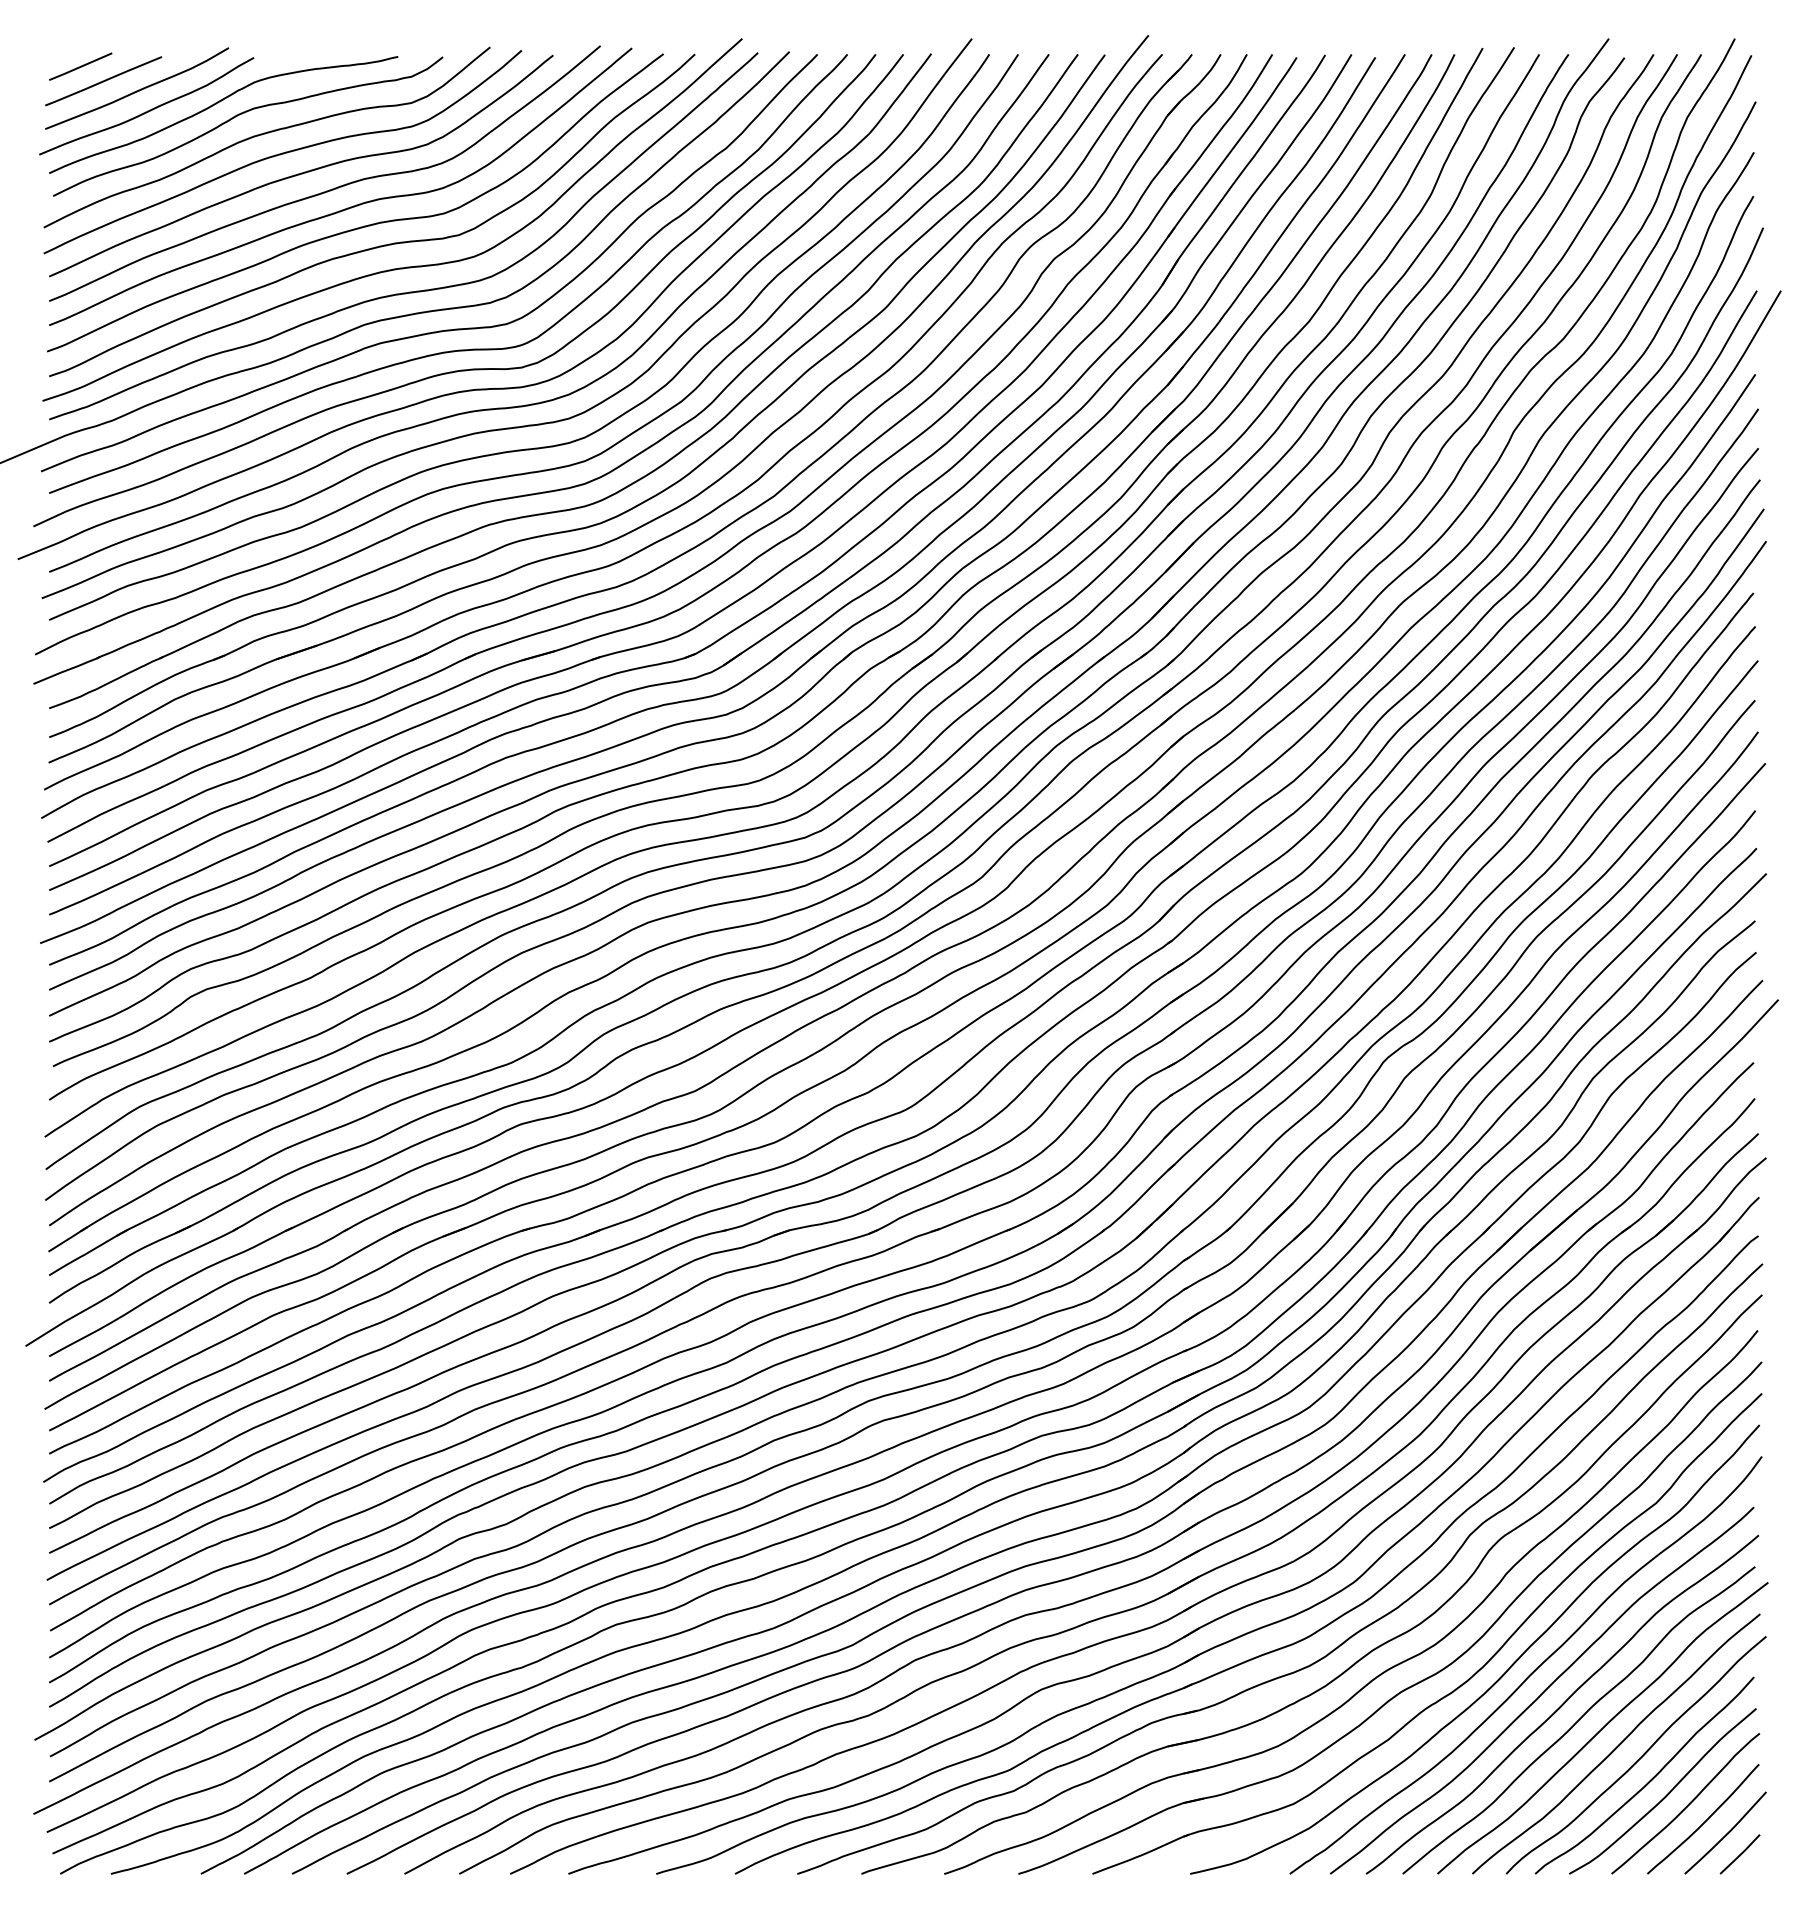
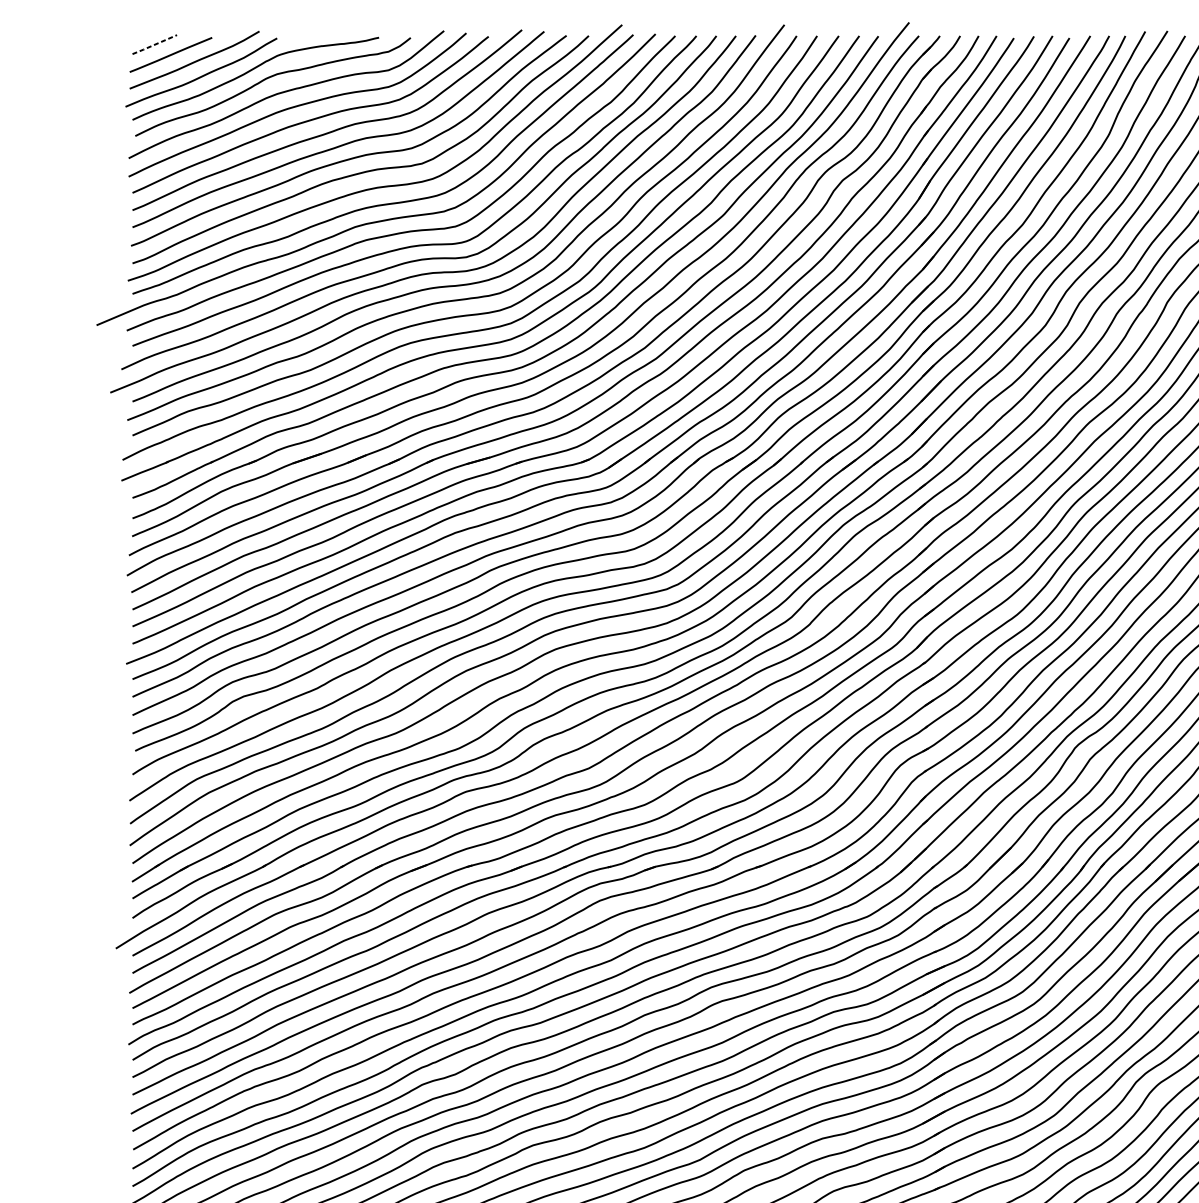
line: (80, 67) -> (154, 45), solid -> dashed

